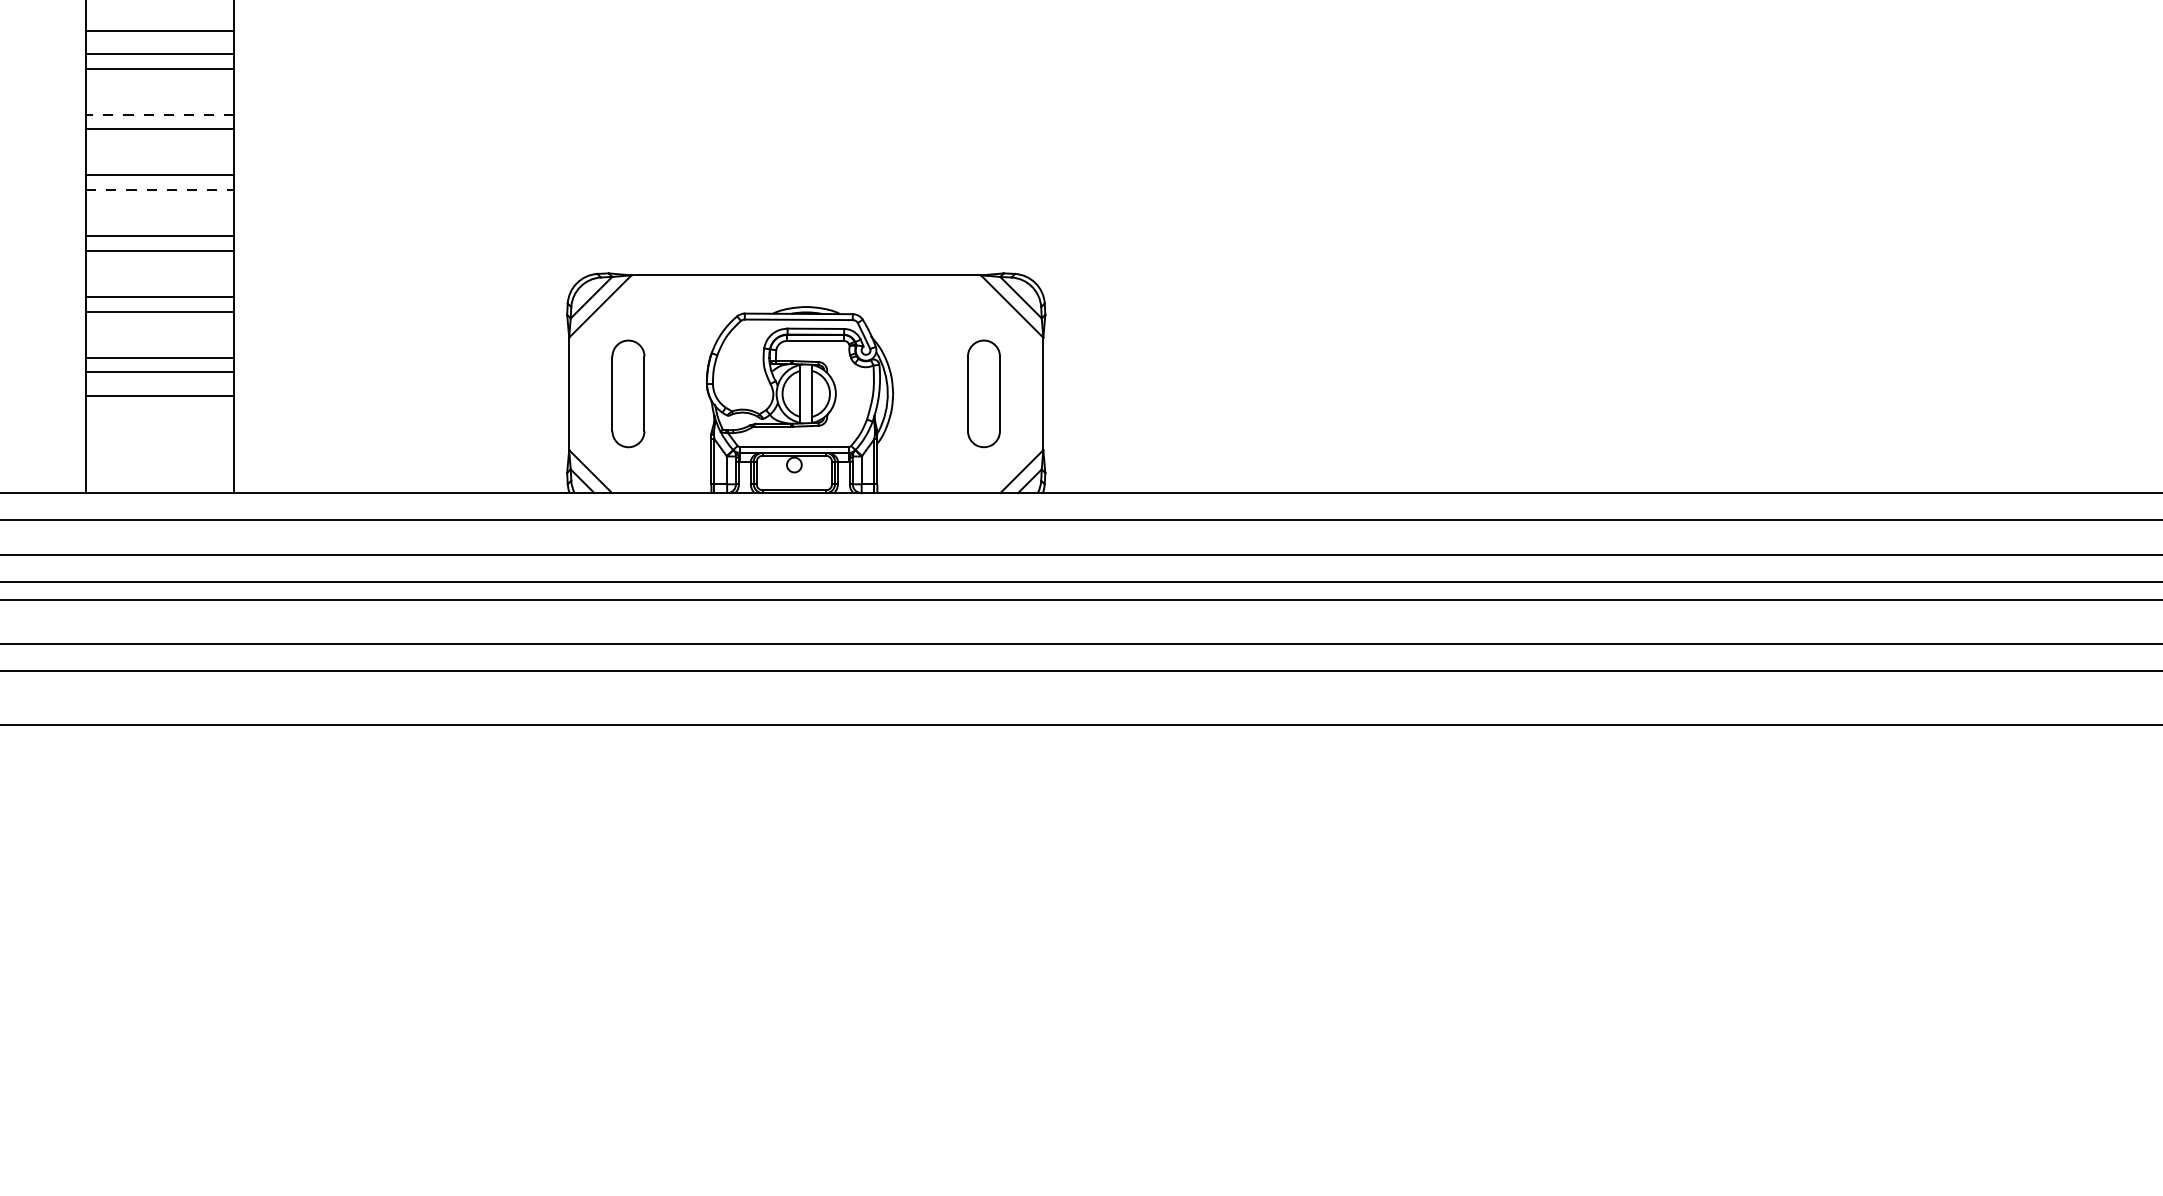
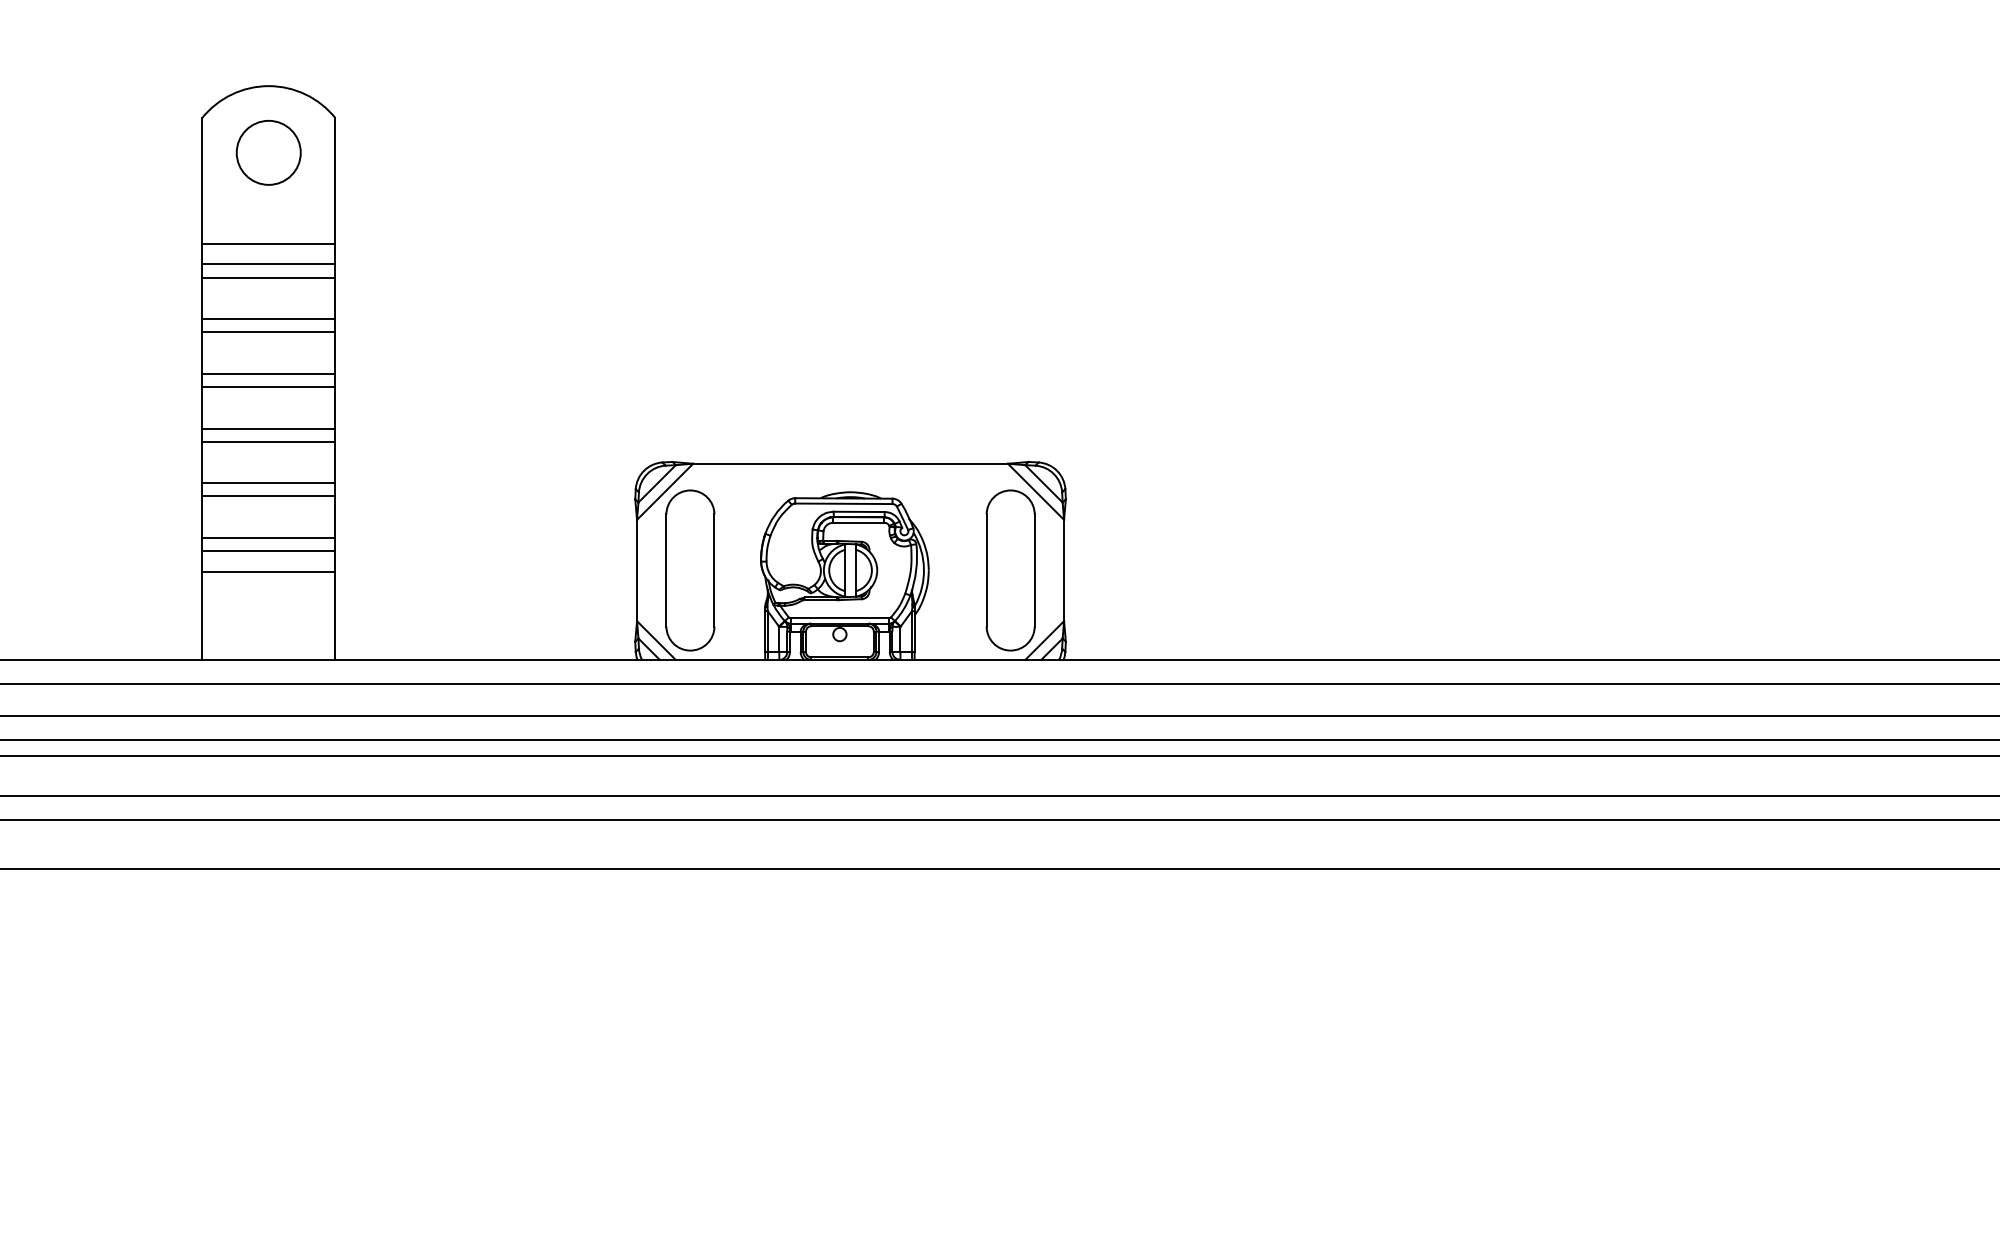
line: (159, 115) -> (268, 319), dashed -> solid
line: (159, 190) -> (268, 387), dashed -> solid
part: (628, 393) -> (690, 570), size x1.67
part: (983, 393) -> (1010, 570), size x1.67

